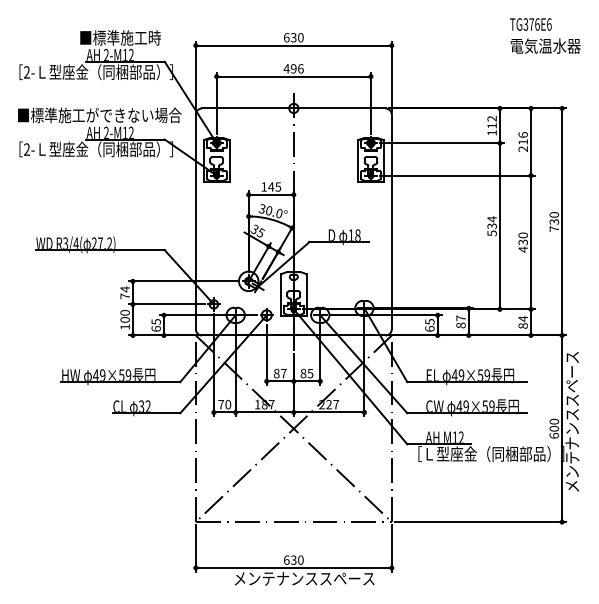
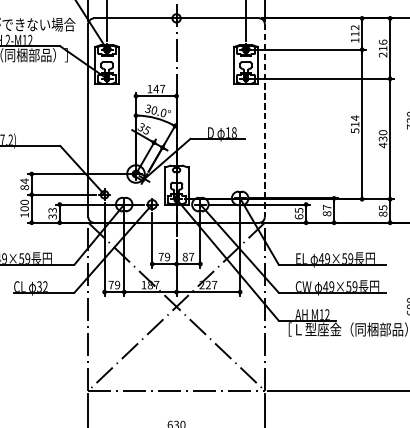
text: (278, 186) -> (162, 88), 145 -> 147
line: (391, 222) -> (264, 121), solid -> dashed
text: (491, 226) -> (354, 124), 534 -> 514
text: (124, 296) -> (24, 187), 74 -> 84
text: (522, 318) -> (382, 207), 84 -> 85
text: (155, 325) -> (52, 213), 65 -> 33
text: (279, 373) -> (163, 257), 87 -> 79
text: (310, 373) -> (191, 257), 85 -> 87
text: (227, 404) -> (116, 284), 70 -> 79

